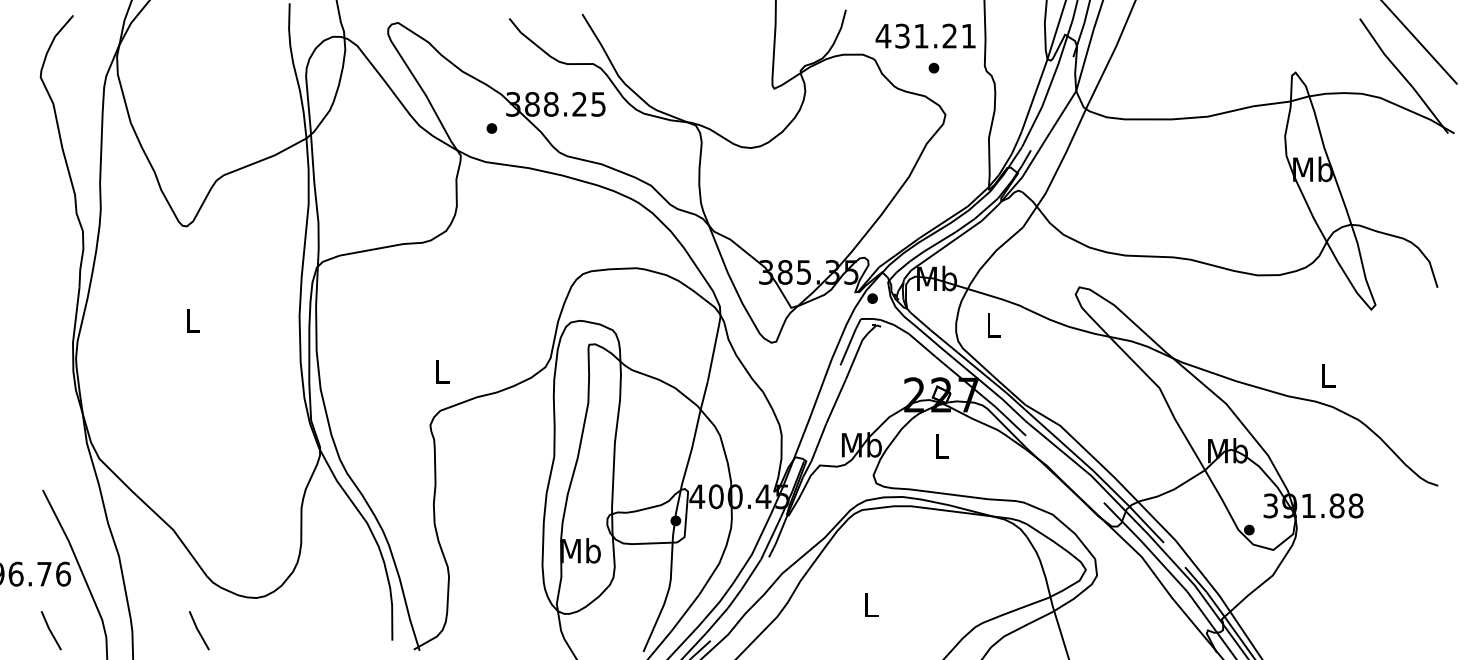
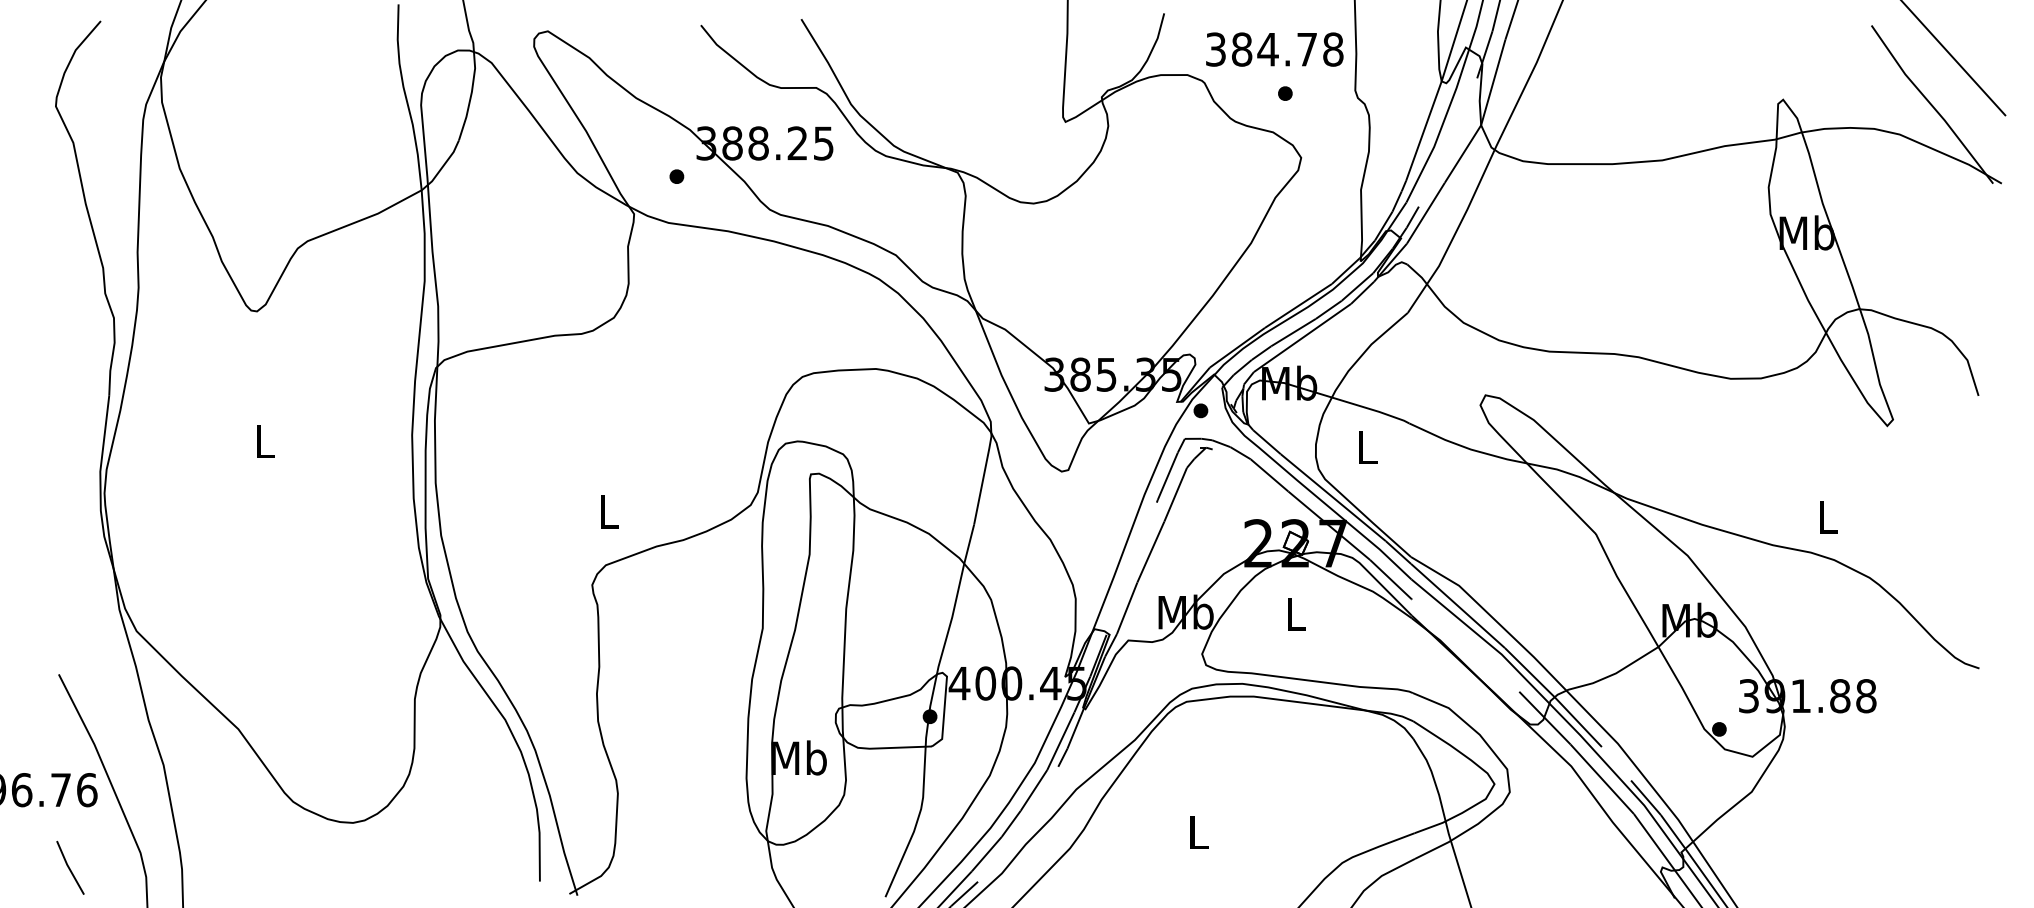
text: (925, 35) -> (1273, 48), 431.21 -> 384.78
line: (198, 630) -> (273, 867), removed

